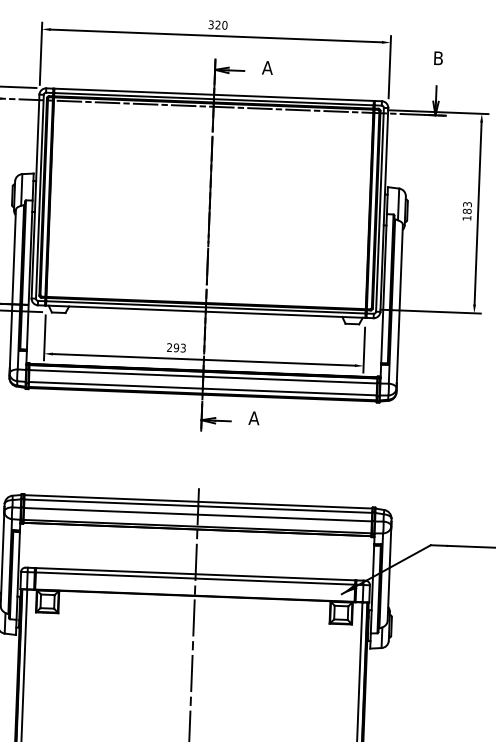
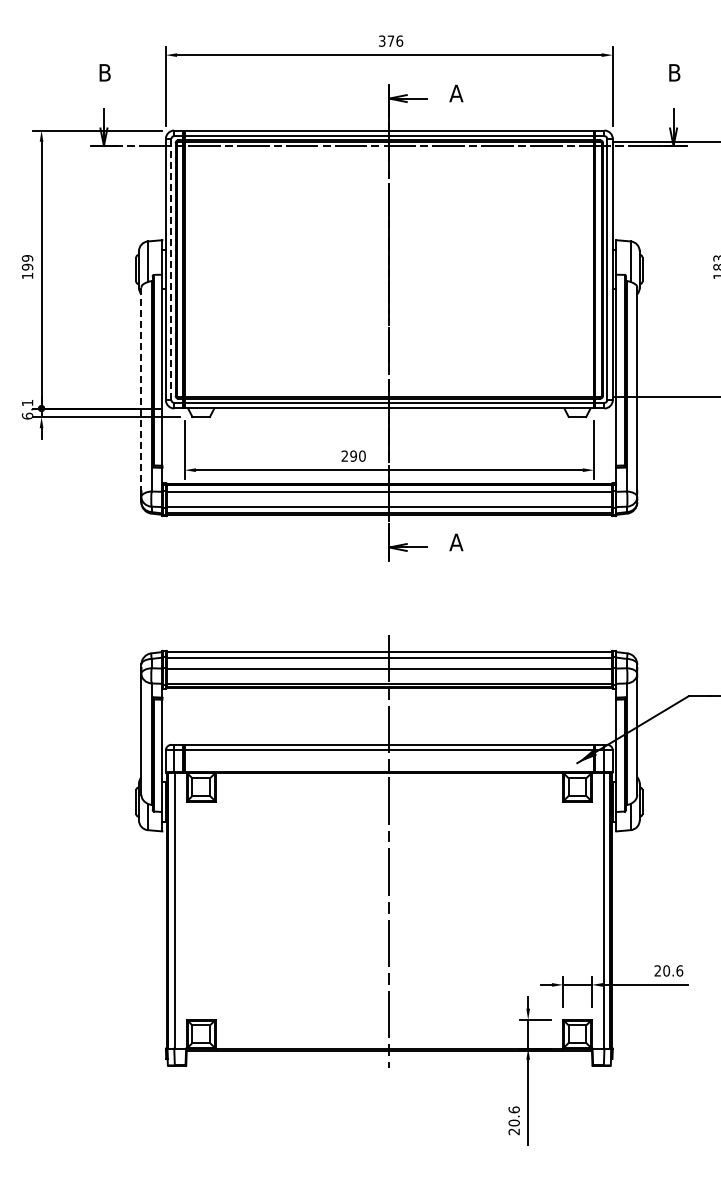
text: (221, 24) -> (395, 40), 320 -> 376
line: (39, 196) -> (171, 269), solid -> dashed
line: (12, 289) -> (141, 389), solid -> dashed
text: (183, 347) -> (362, 455), 293 -> 290

